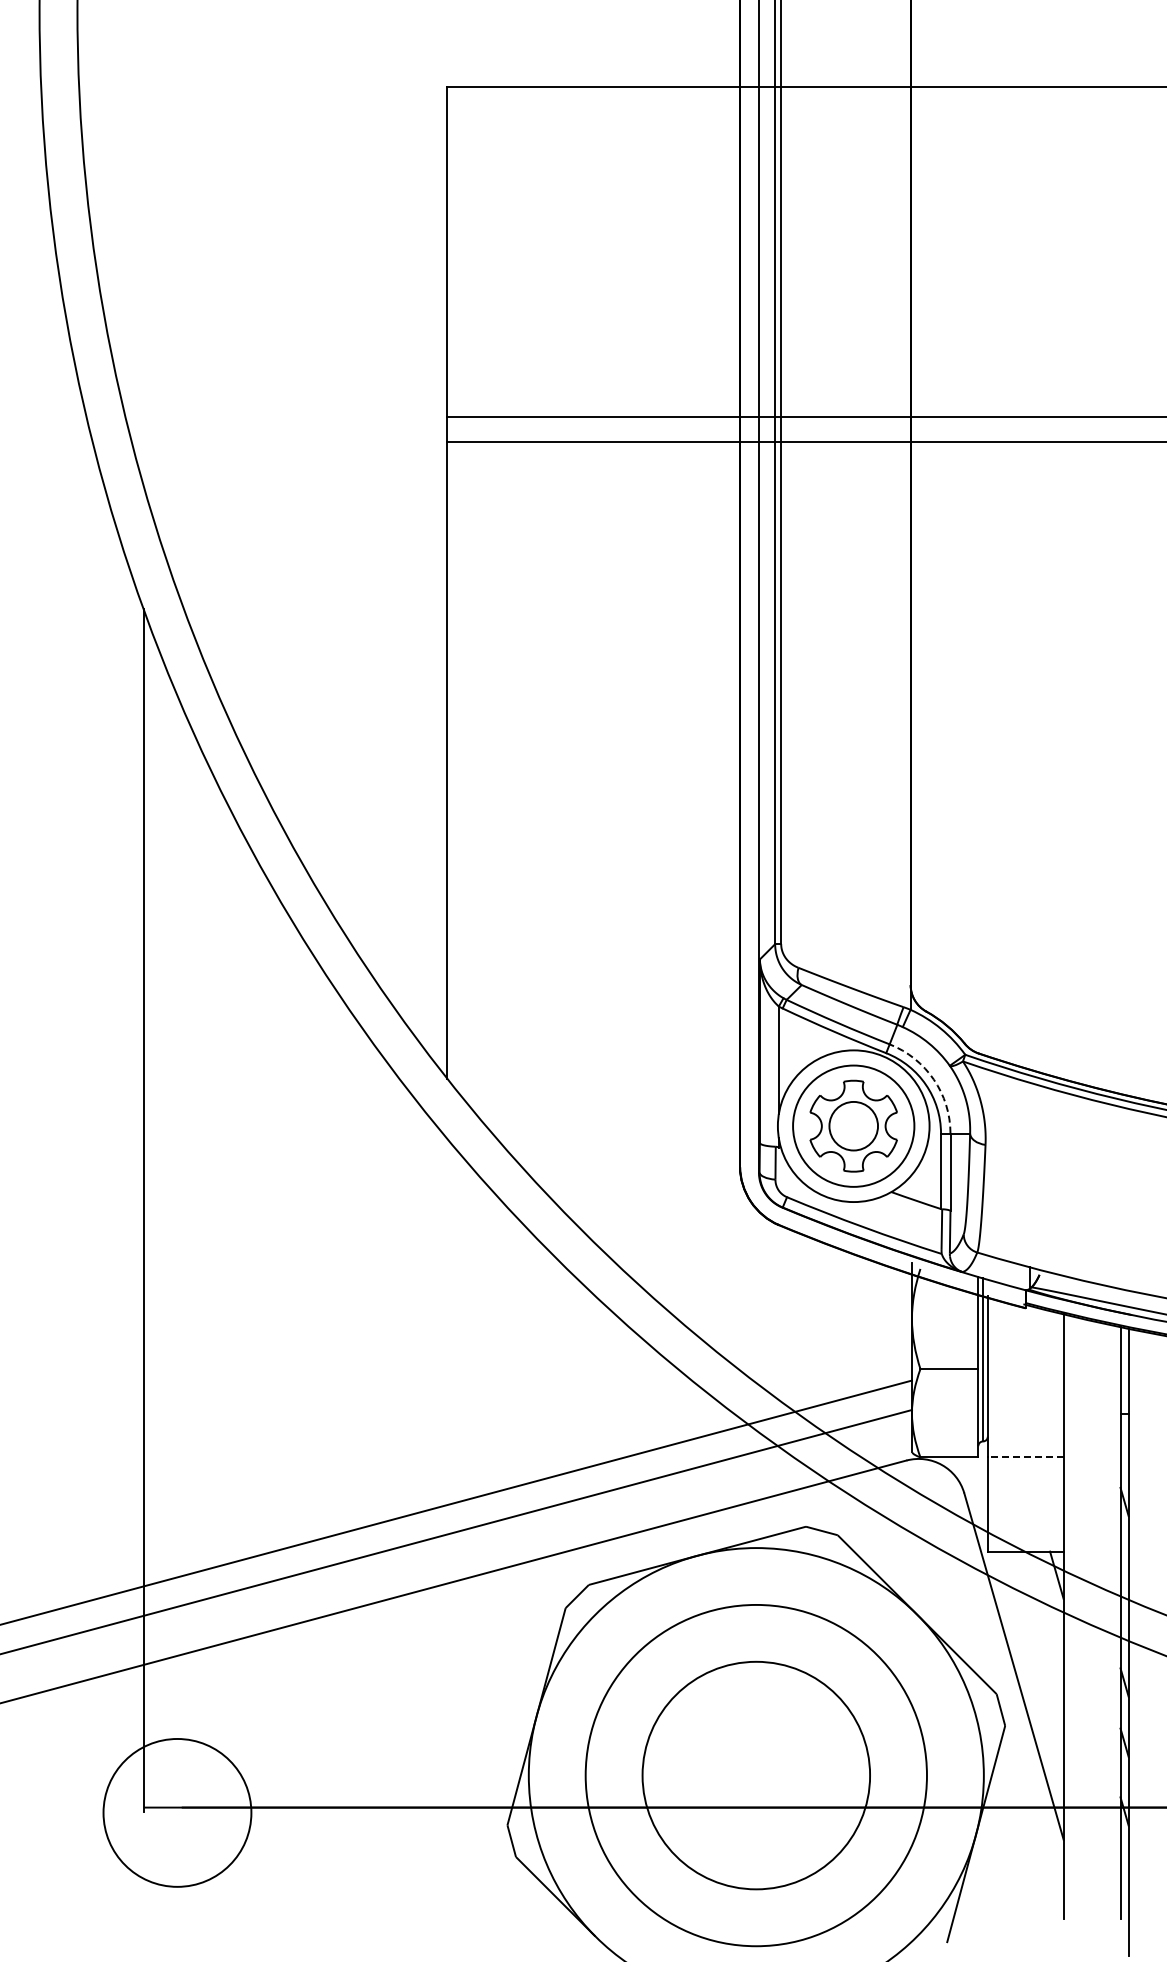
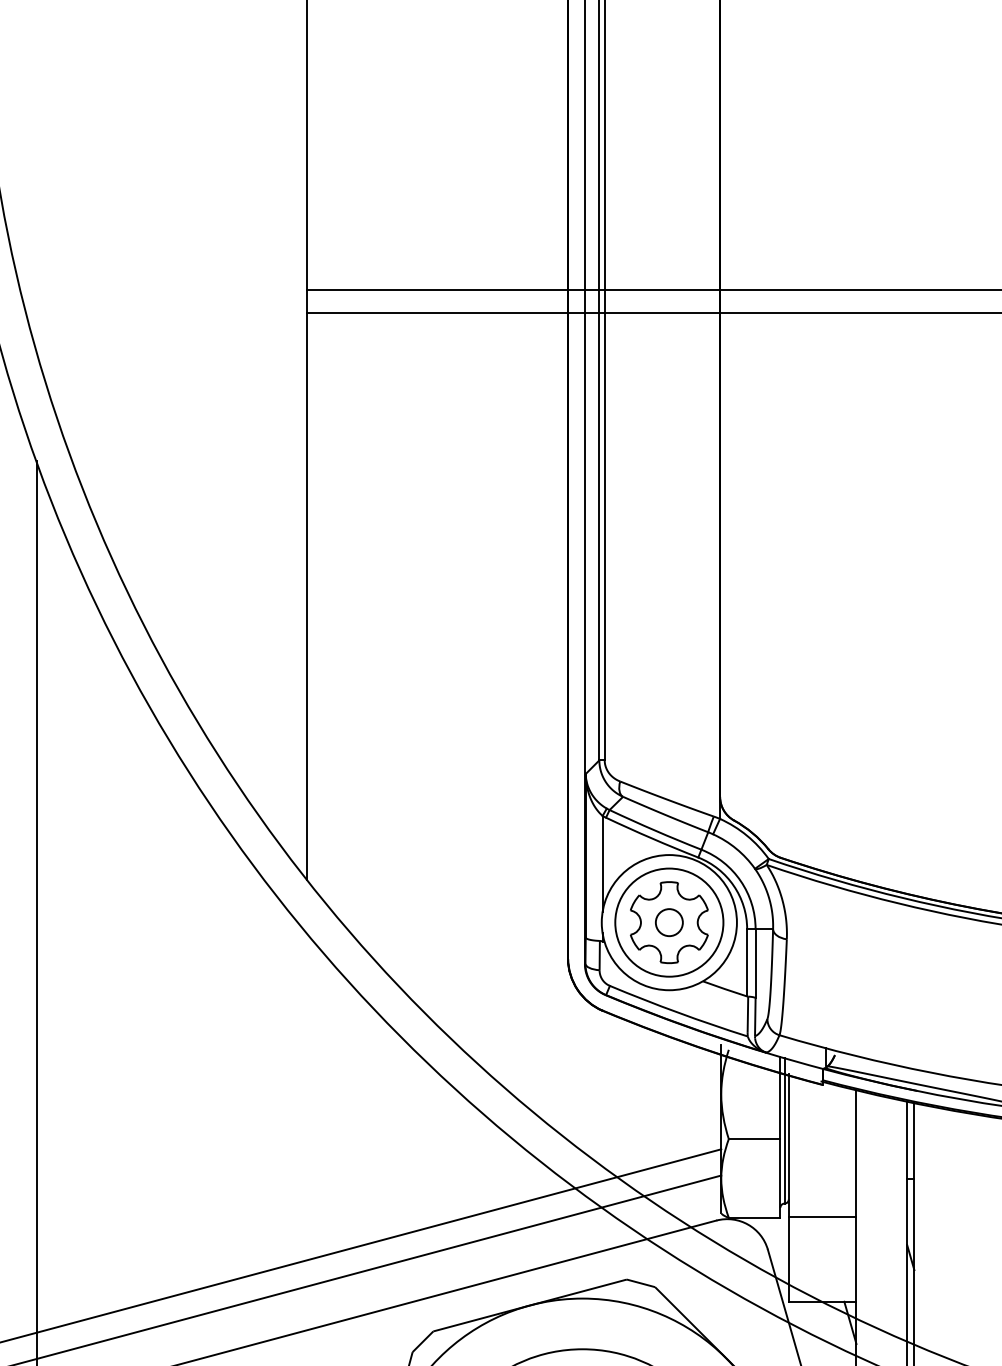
arc: (933, 1079) -> (740, 881), dashed -> solid
circle: (853, 1126) -> (669, 922), size x0.62
line: (1025, 1456) -> (822, 1216), dashed -> solid

